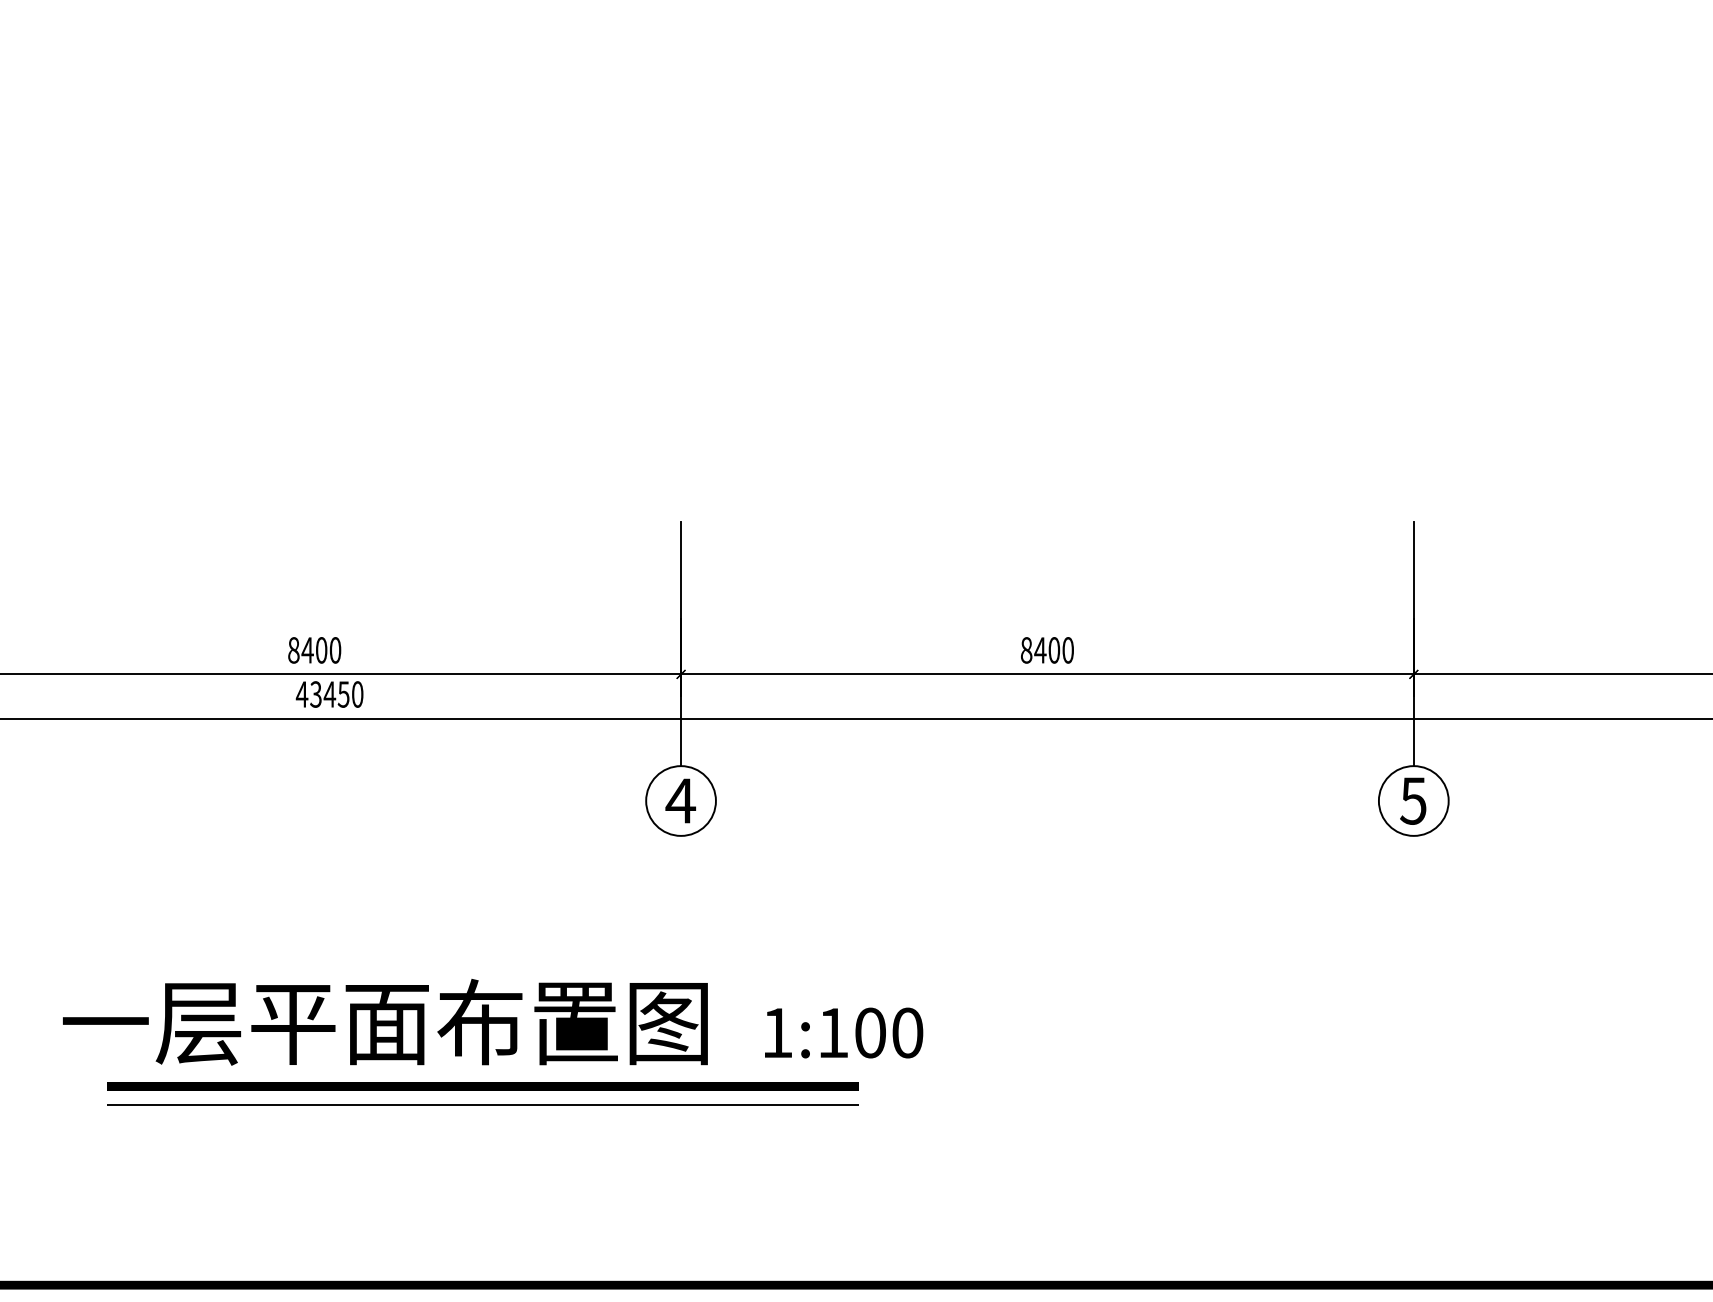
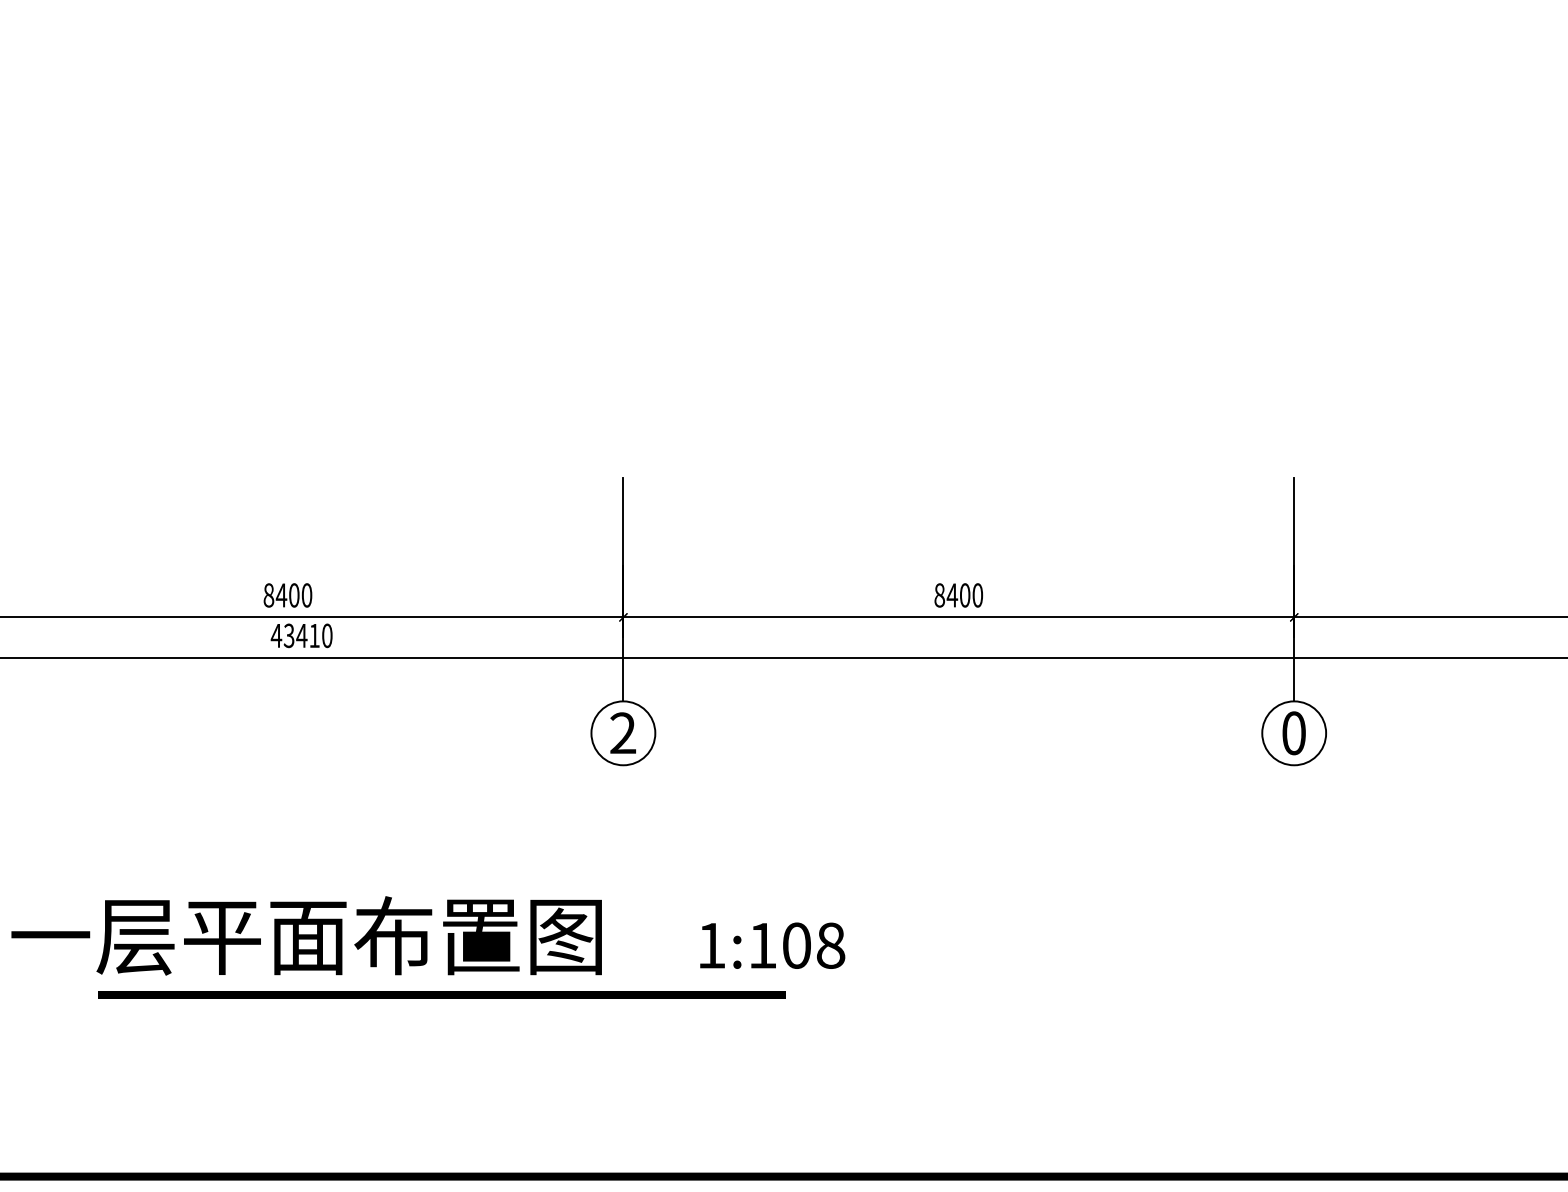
text: (343, 695) -> (314, 636), 43450 -> 43410
text: (681, 800) -> (623, 732), 4 -> 2
text: (1413, 801) -> (1293, 733), 5 -> 0
text: (385, 1021) -> (306, 935), moved
text: (908, 1032) -> (831, 945), 1:100 -> 1:108
line: (482, 1104) -> (441, 1011), removed

